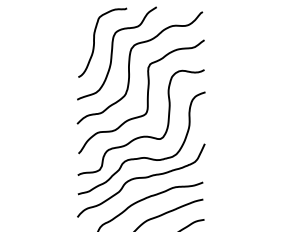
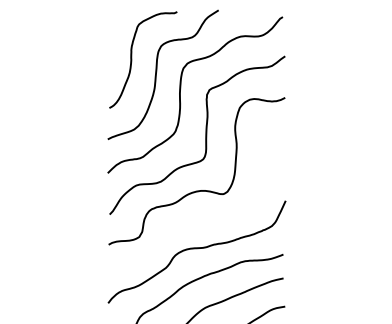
curve: (141, 157) -> (197, 219), removed

